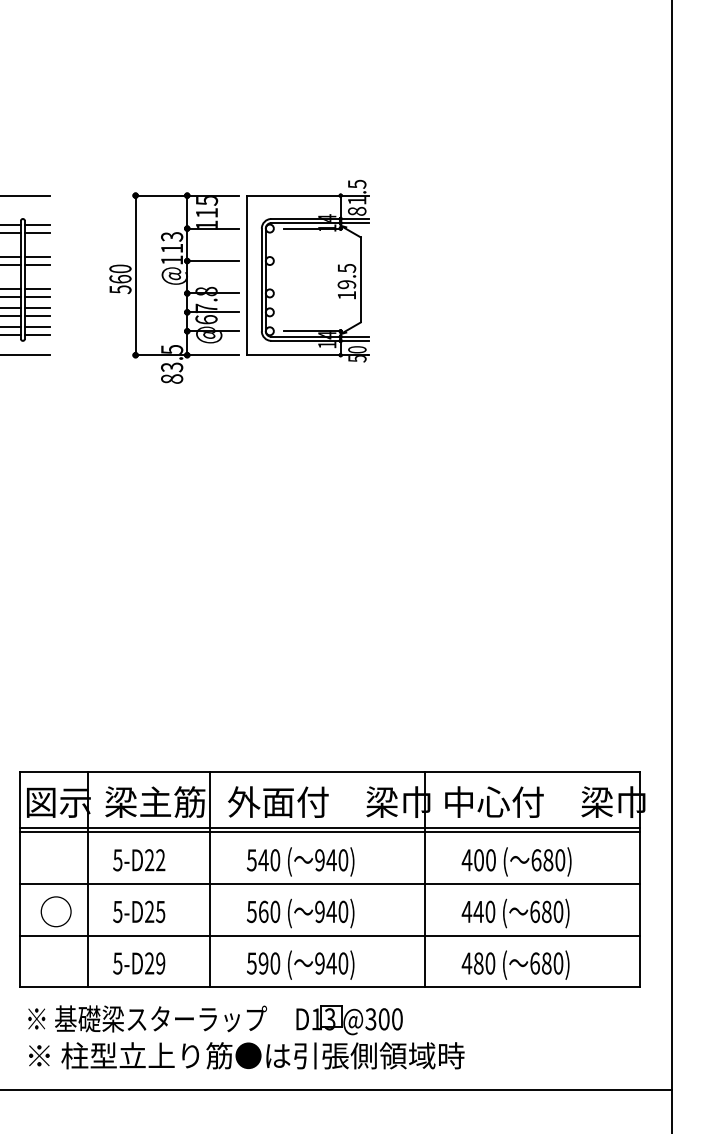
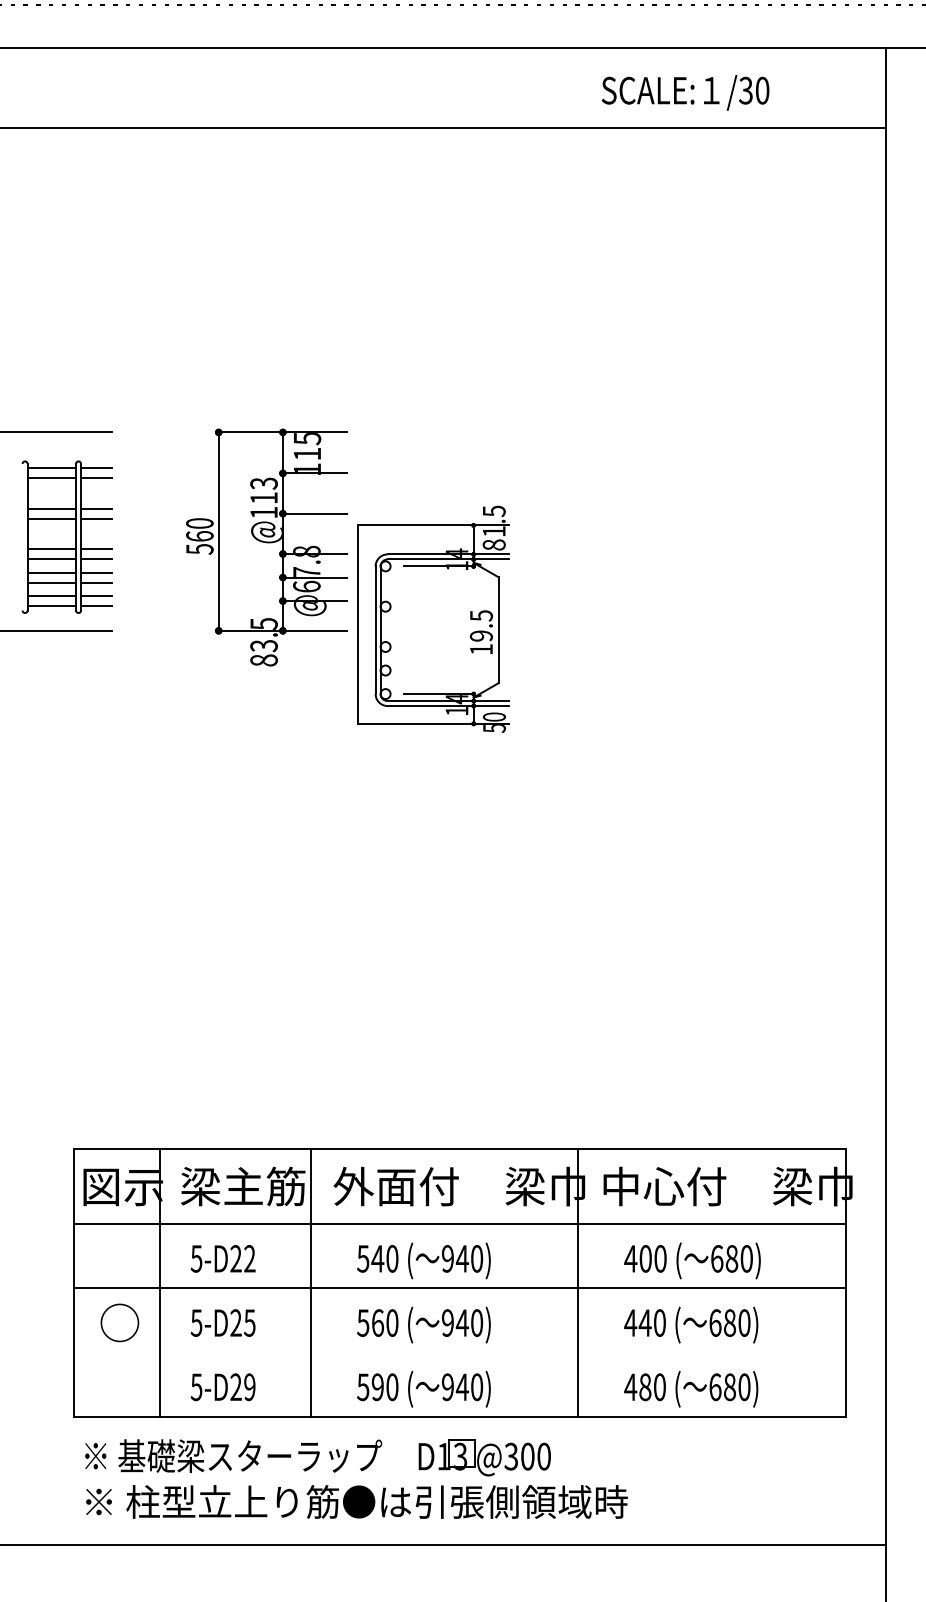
part: (308, 270) -> (433, 618), moved
line: (329, 827) -> (459, 1218), removed
line: (329, 935) -> (459, 1352), removed

